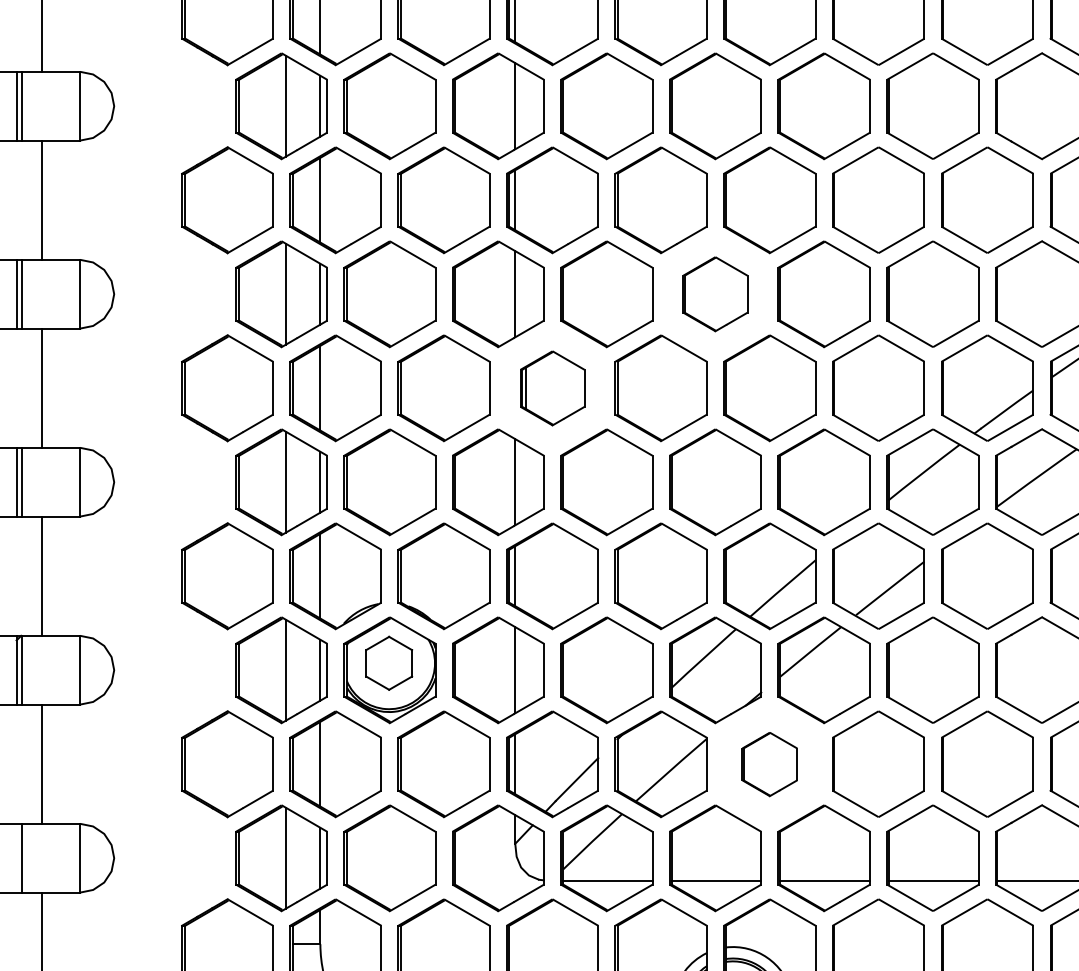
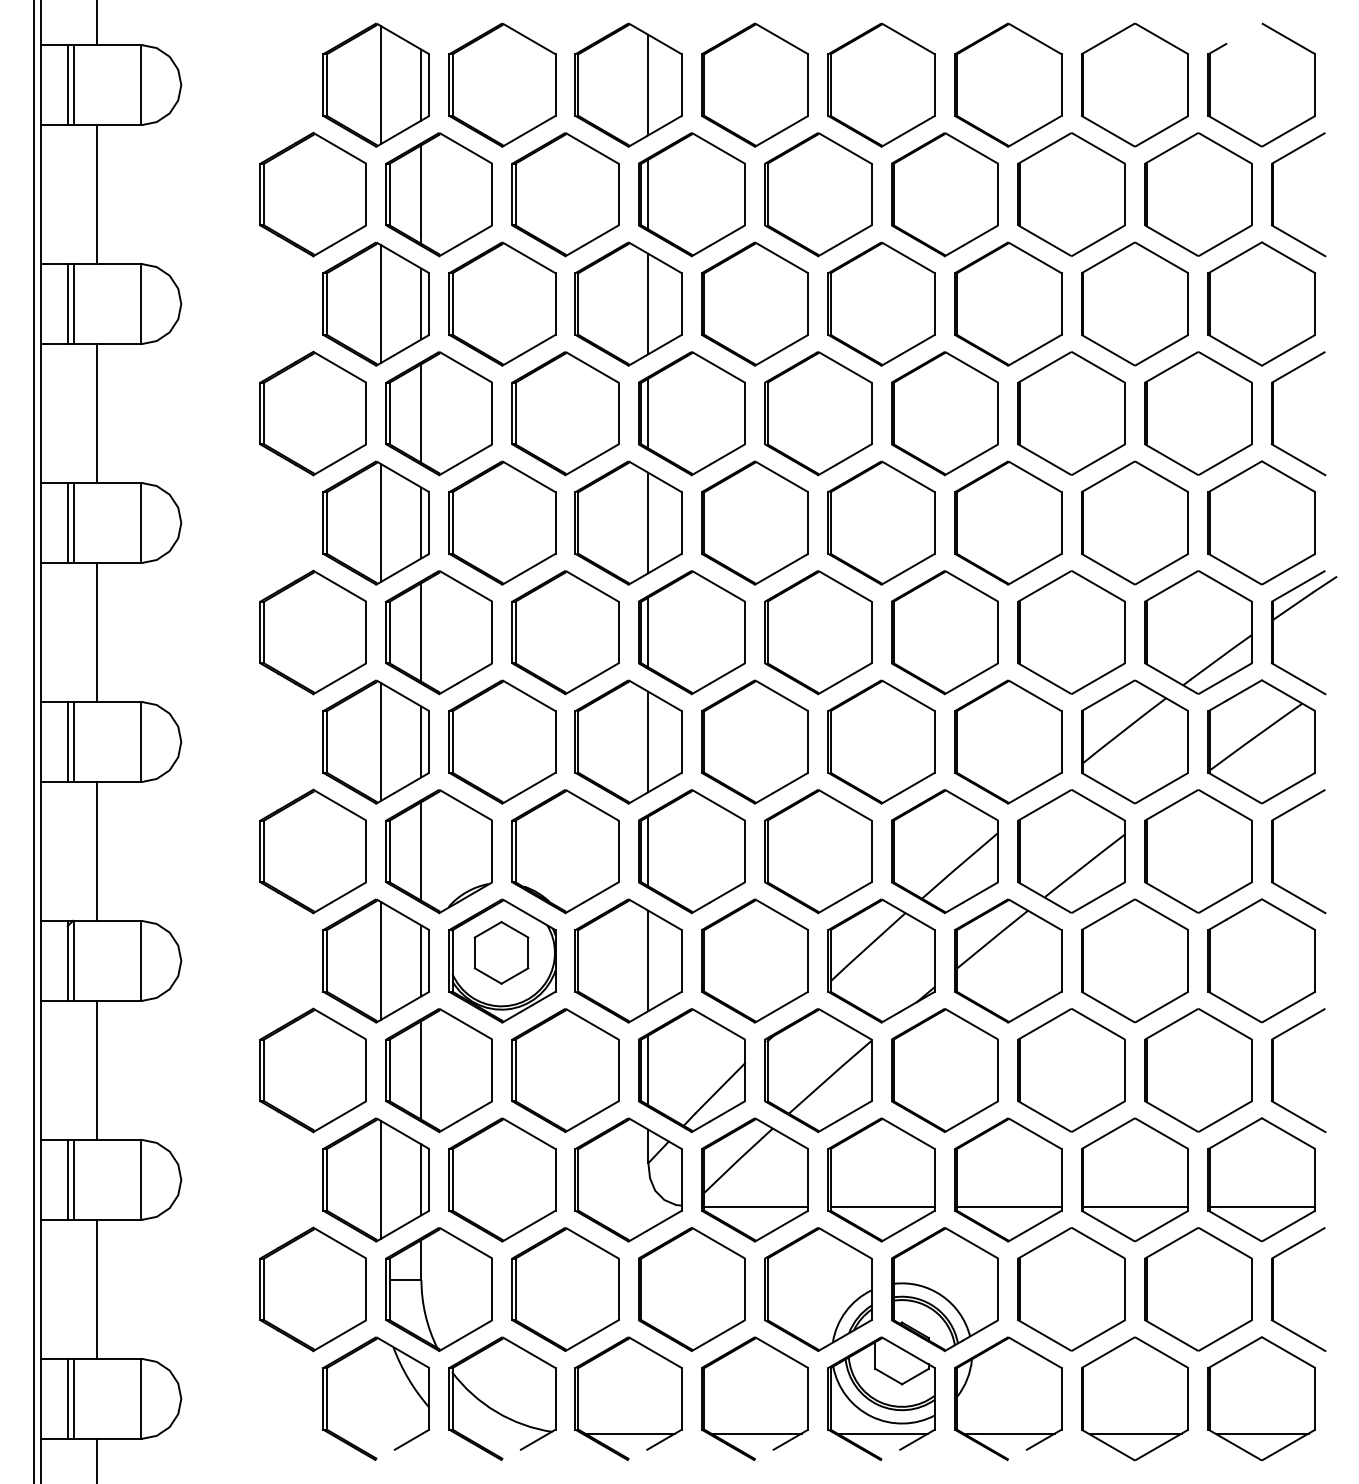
part: (715, 293) -> (881, 522), size x1.43
part: (552, 388) -> (691, 632), size x1.43
part: (769, 764) -> (944, 1070), size x1.67
line: (16, 857) -> (67, 1179), added

